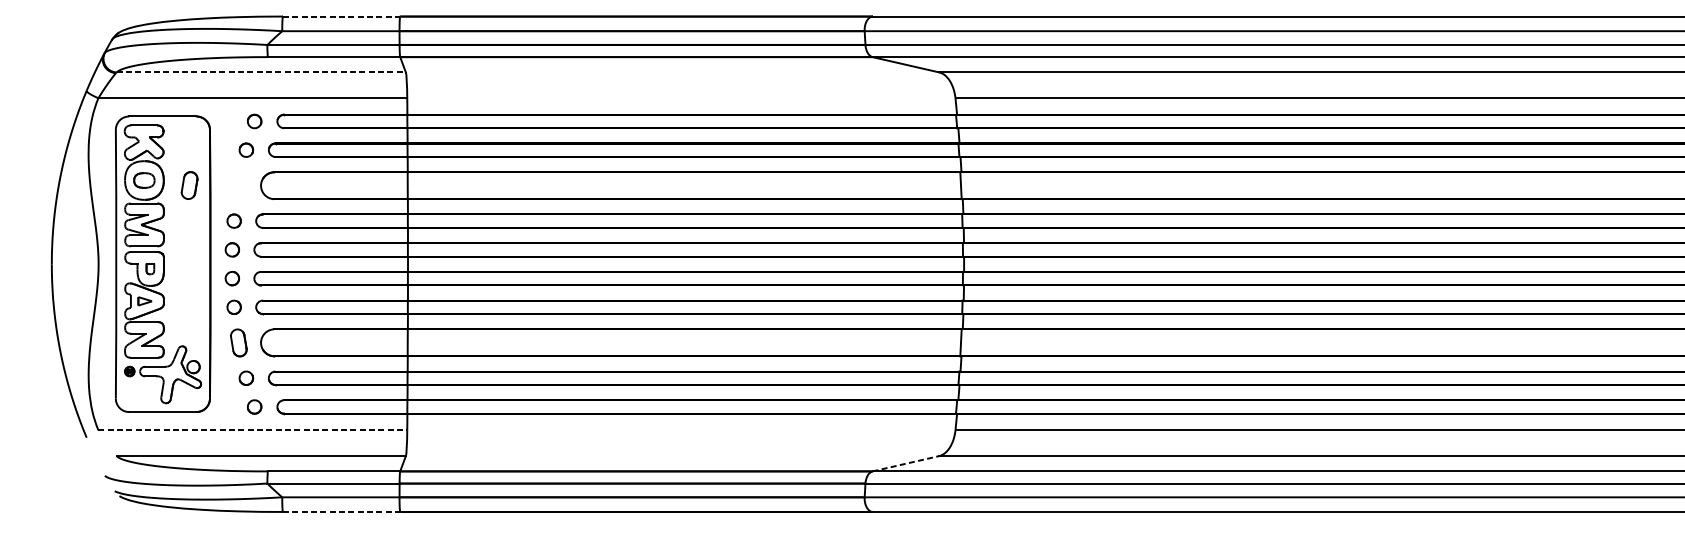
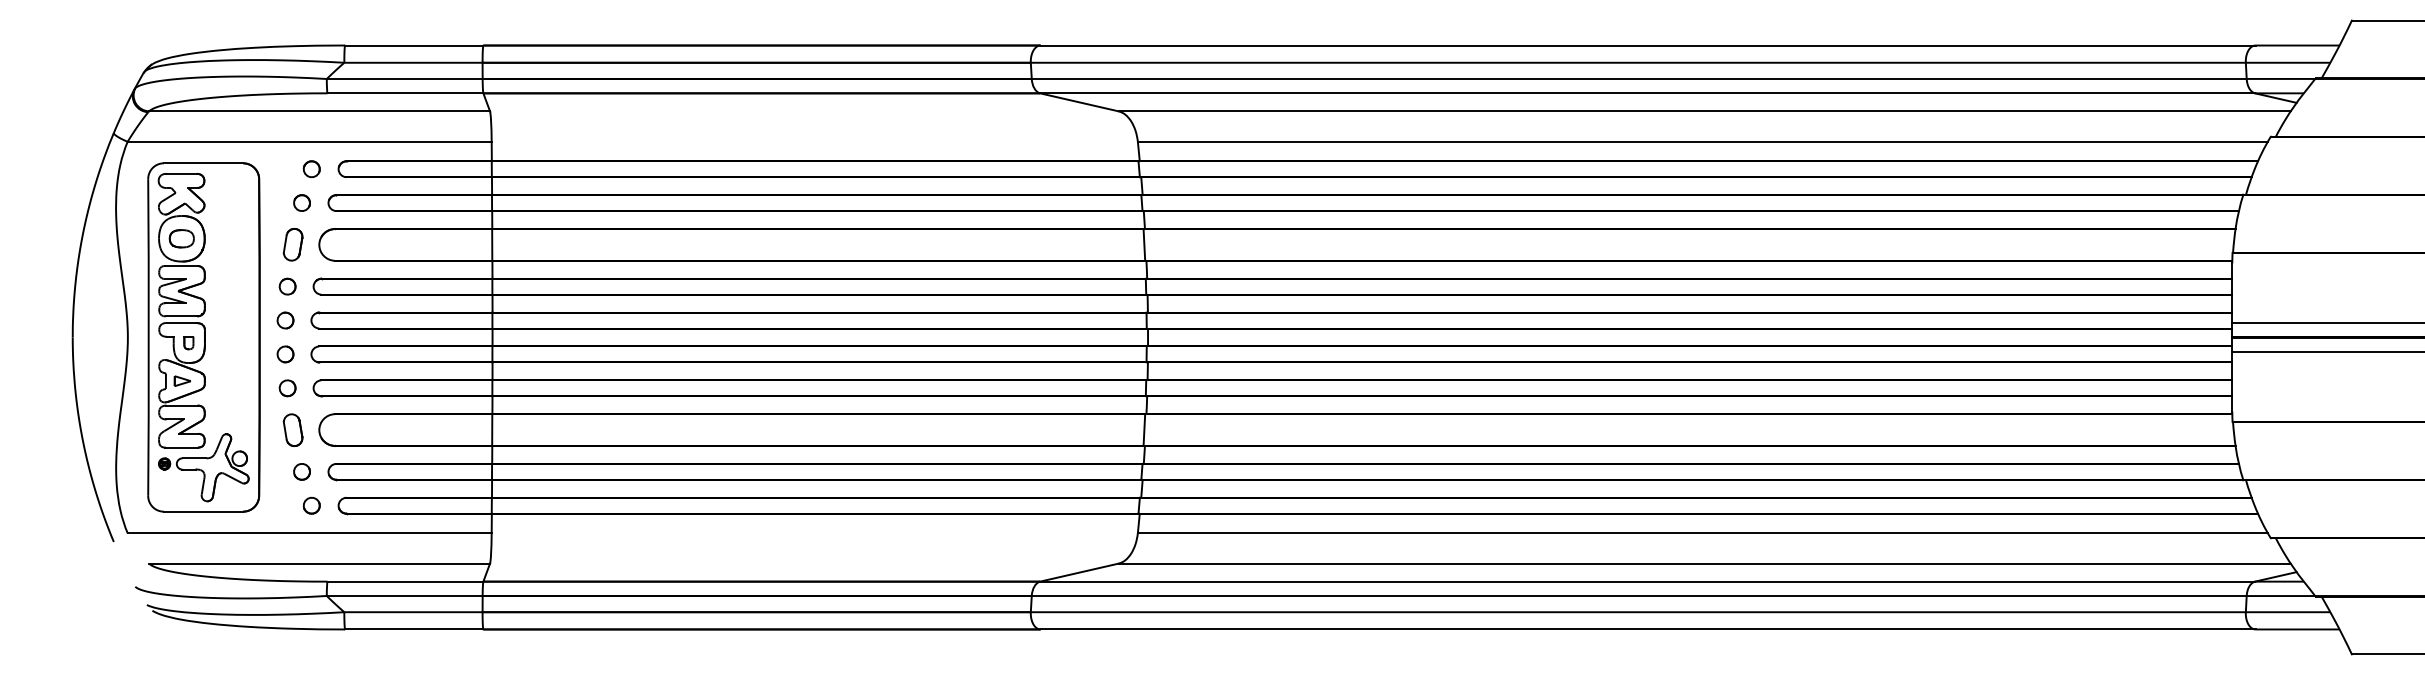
line: (341, 16) -> (414, 45), dashed -> solid
line: (262, 72) -> (320, 111), dashed -> solid
part: (189, 185) -> (292, 244), moved
line: (253, 430) -> (310, 533), dashed -> solid
line: (905, 463) -> (1079, 572), dashed -> solid
line: (341, 512) -> (414, 629), dashed -> solid

